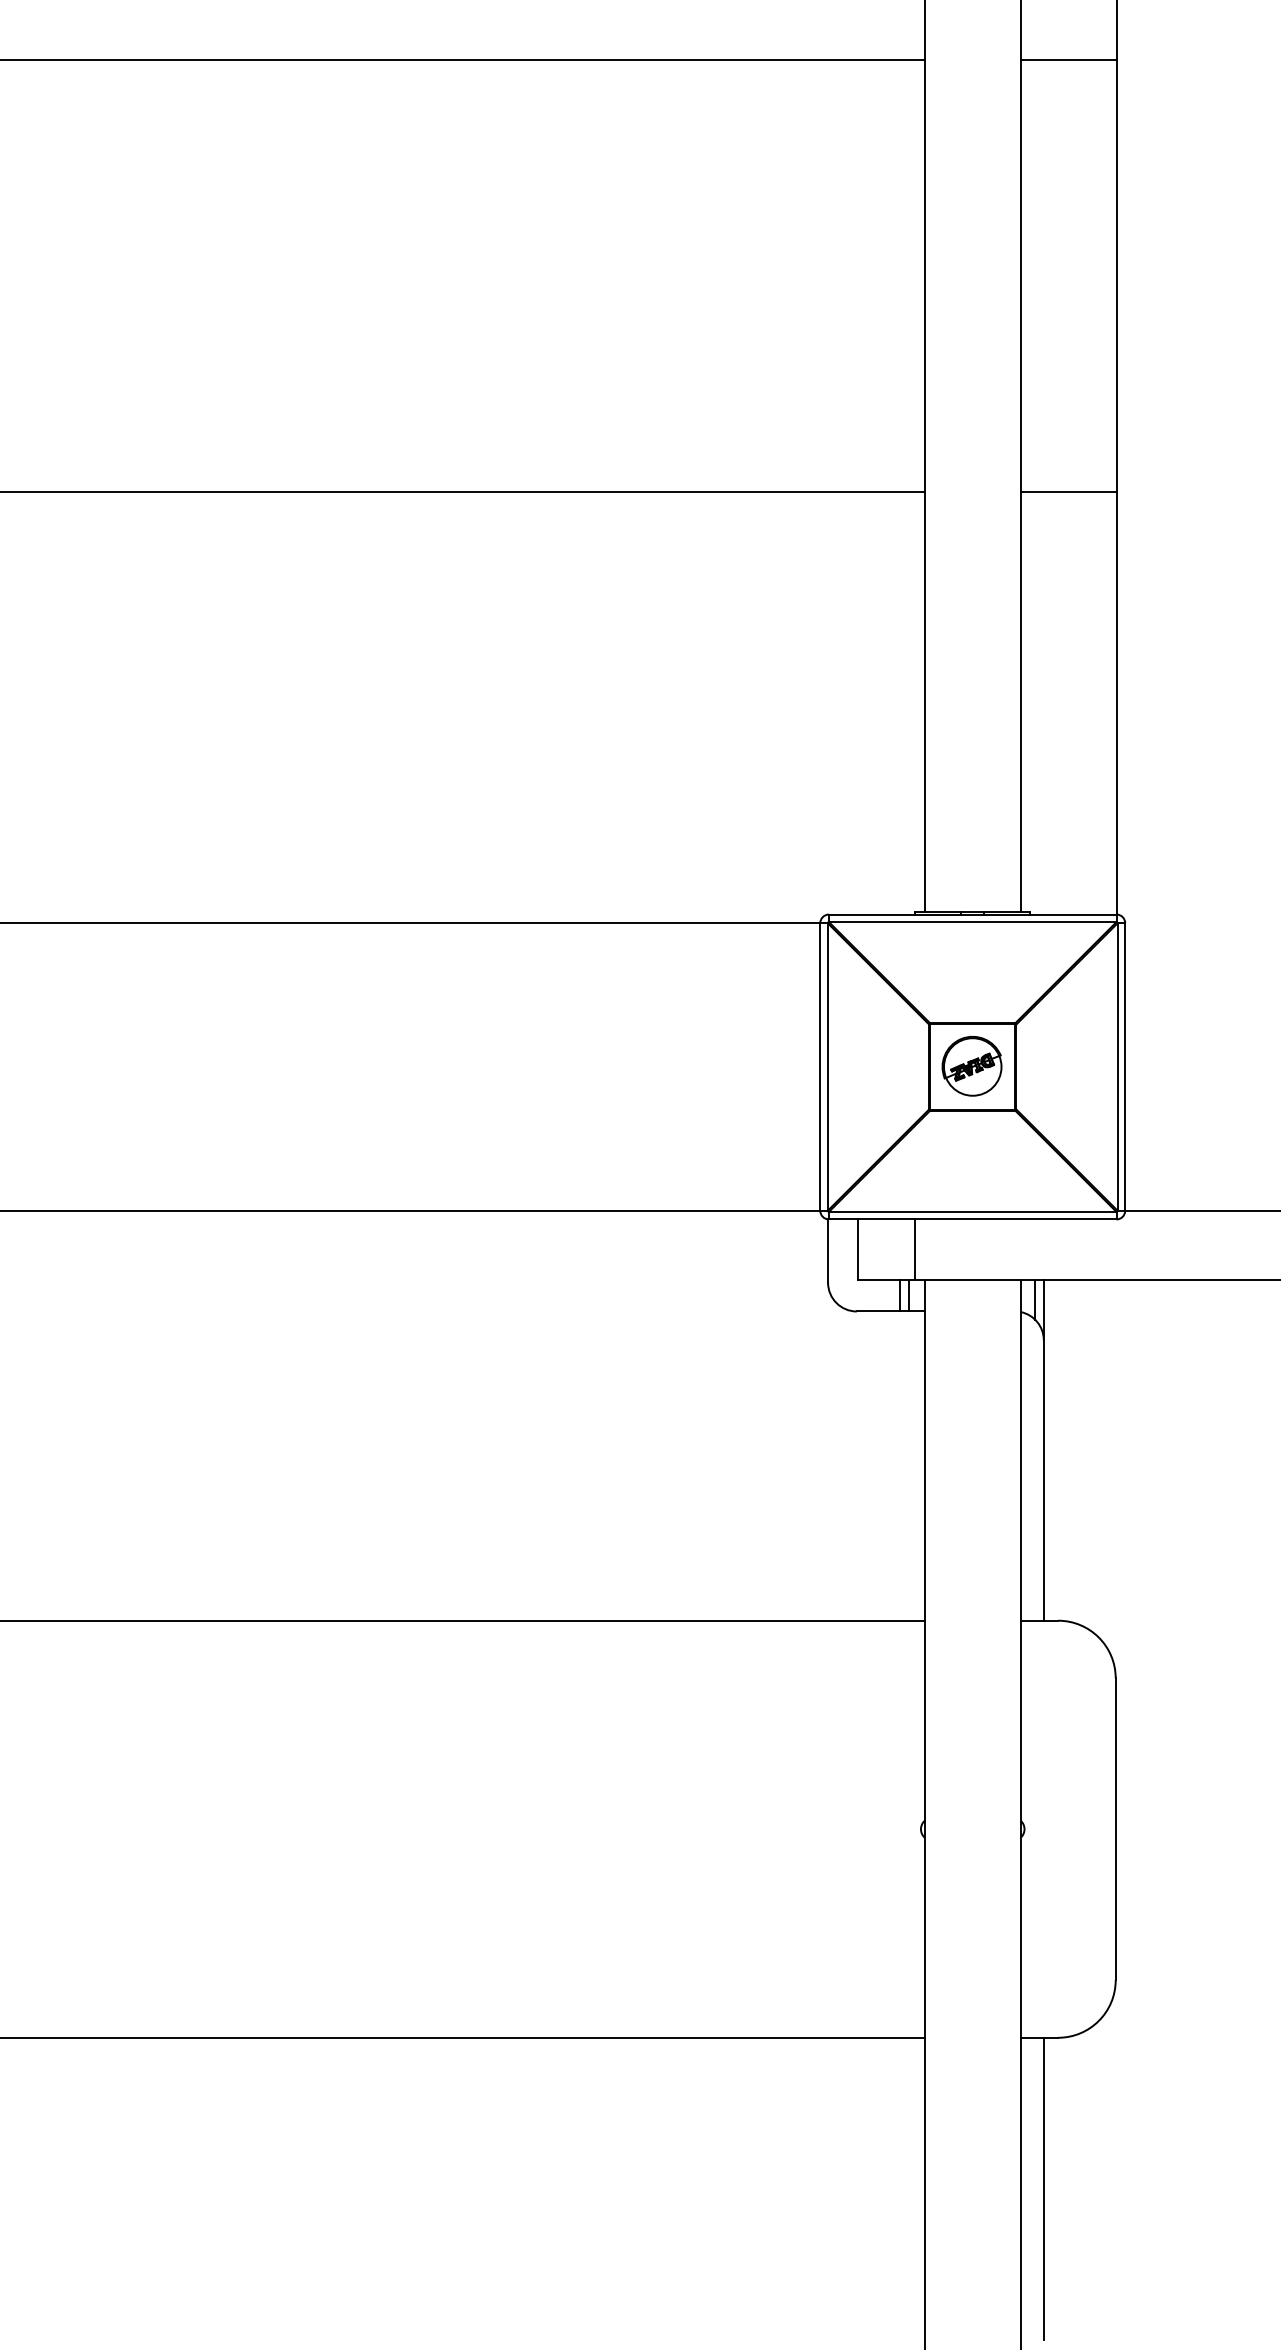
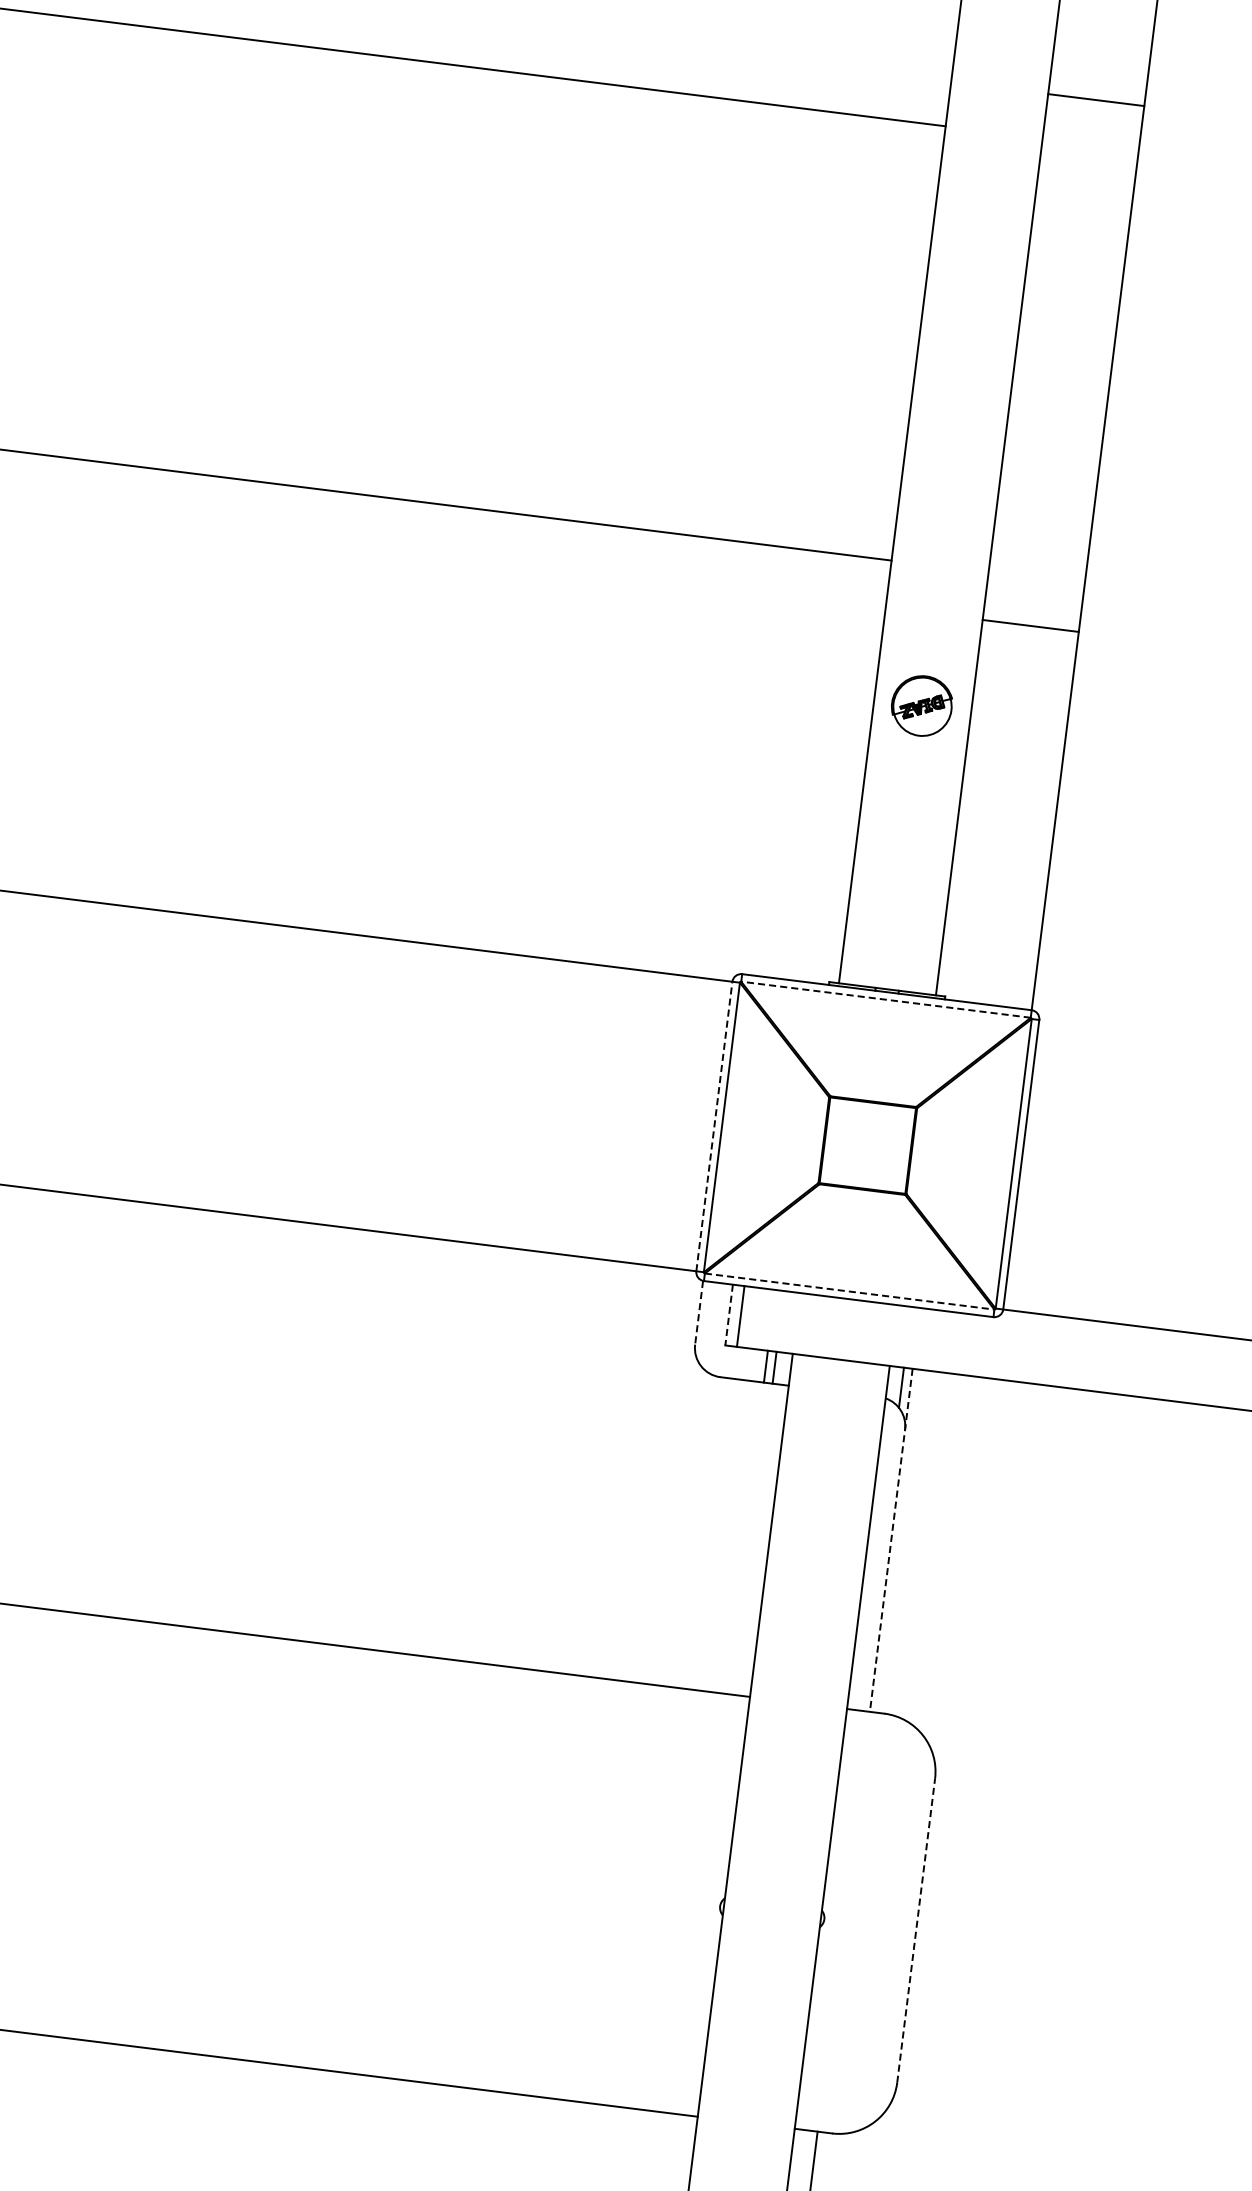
line: (1068, 60) -> (1095, 100), moved
line: (1068, 491) -> (1030, 625), moved
line: (972, 922) -> (885, 1000), solid -> dashed
part: (971, 1066) -> (921, 706), moved
line: (820, 1067) -> (714, 1127), solid -> dashed
line: (972, 1211) -> (849, 1291), solid -> dashed
line: (915, 1249) -> (741, 1316), moved
line: (857, 1250) -> (728, 1315), solid -> dashed
line: (828, 1251) -> (699, 1313), solid -> dashed
line: (1043, 1450) -> (890, 1540), solid -> dashed
line: (1115, 1828) -> (916, 1929), solid -> dashed

